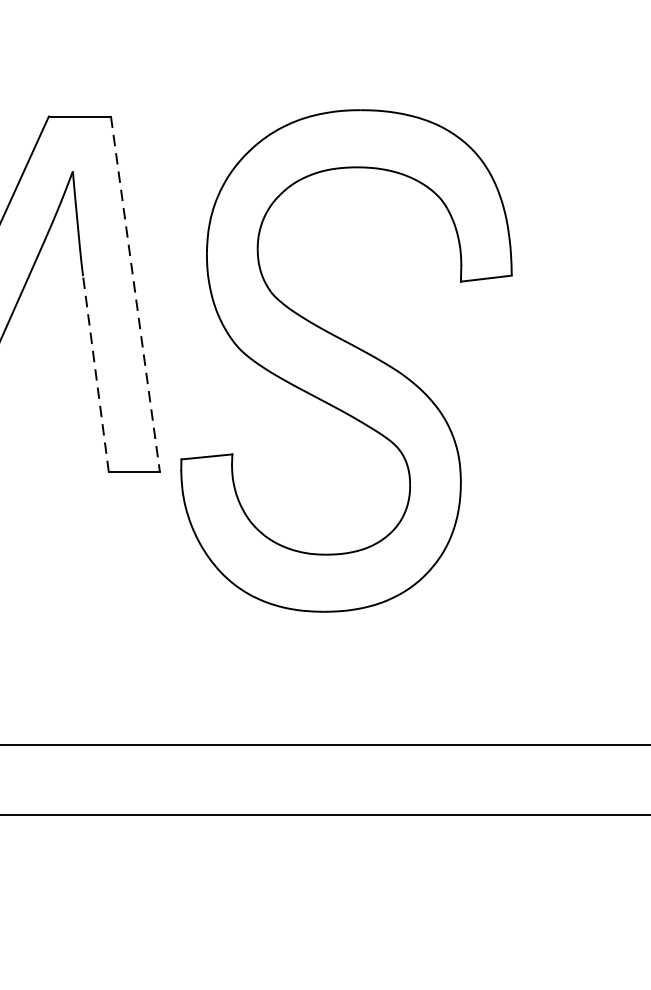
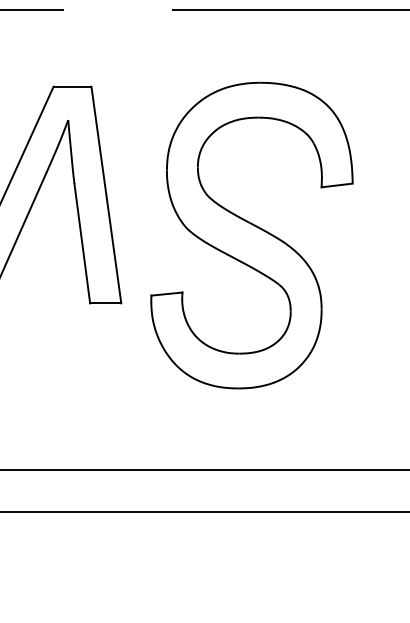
line: (135, 295) -> (106, 195), dashed -> solid
part: (345, 360) -> (251, 235), moved
line: (96, 373) -> (82, 243), dashed -> solid

